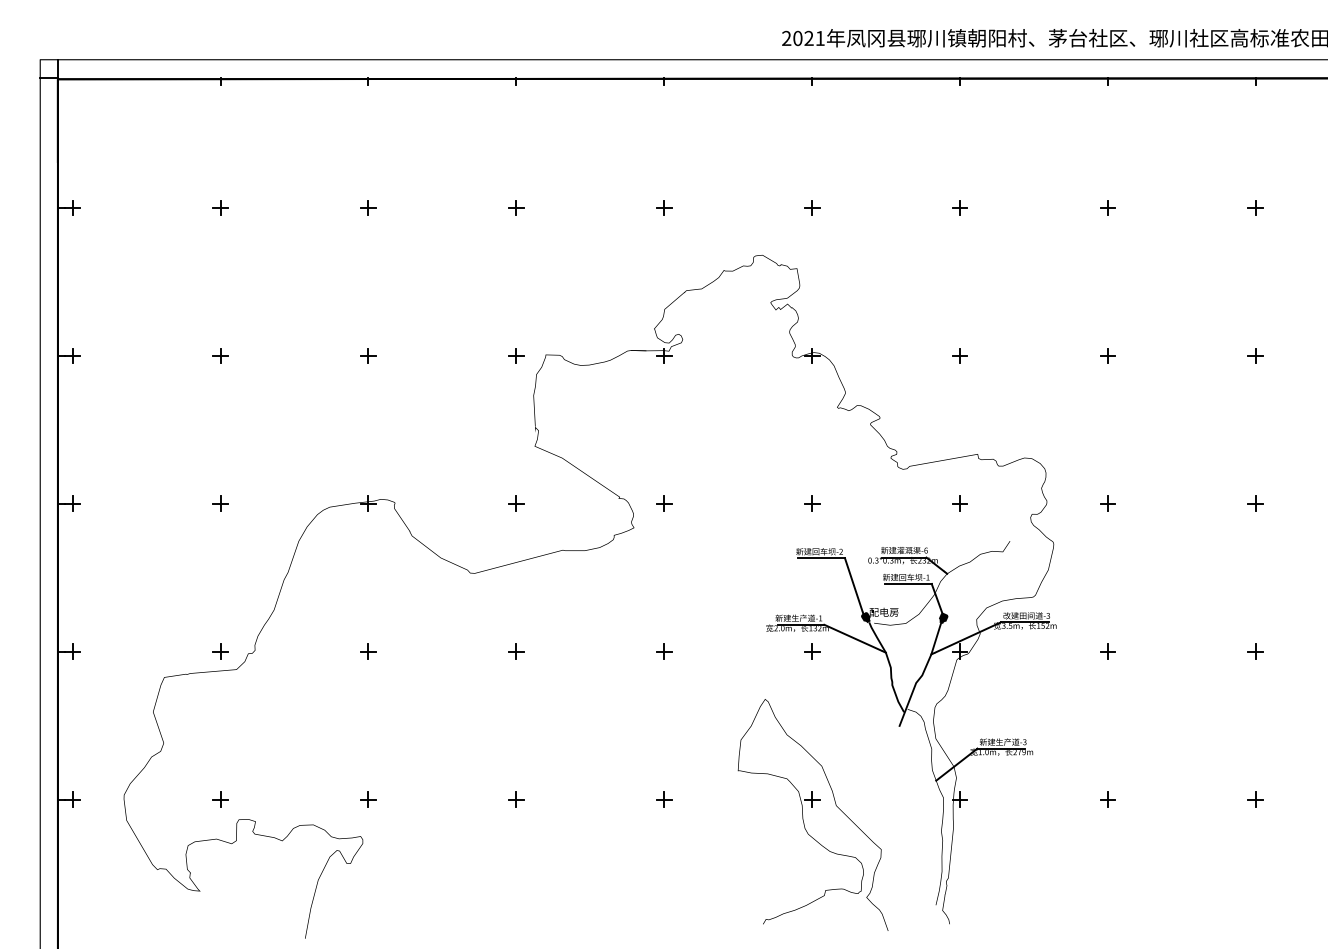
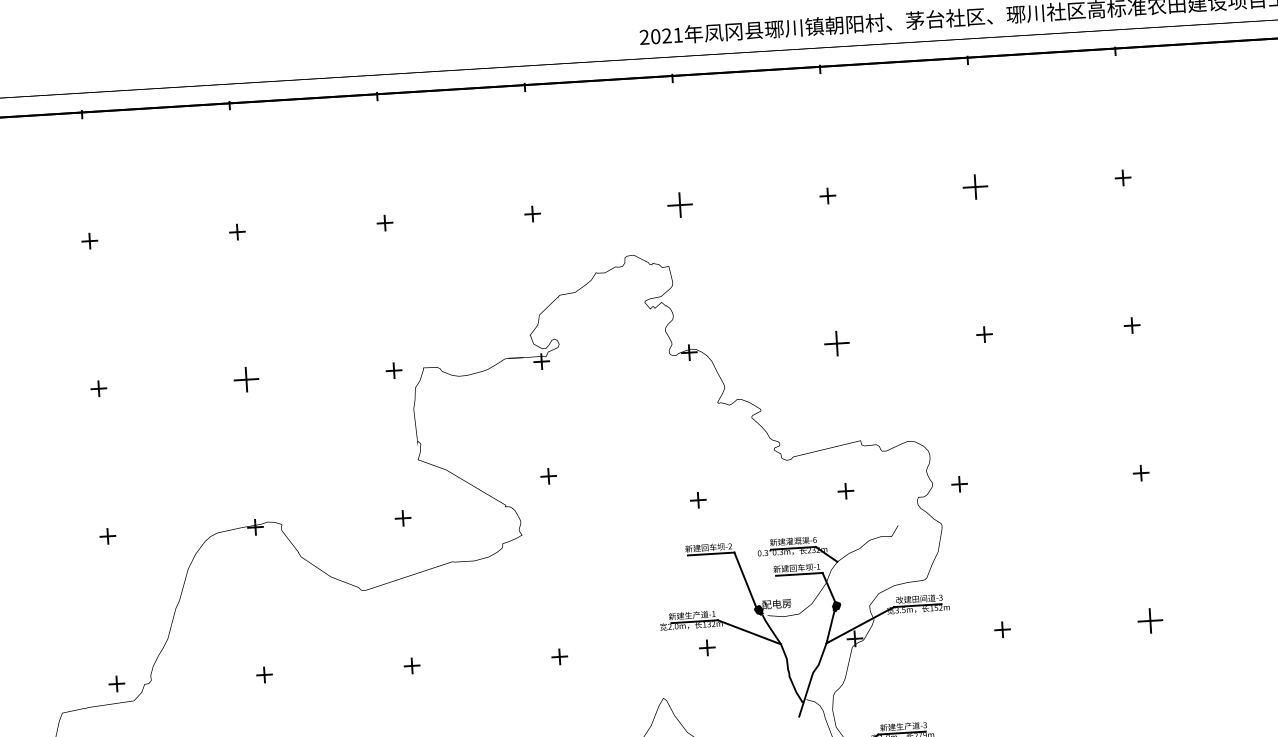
part: (812, 207) -> (680, 204), size x1.6
part: (1107, 207) -> (975, 186), size x1.6
part: (368, 355) -> (246, 379), size x1.6
part: (959, 355) -> (836, 343), size x1.6
part: (664, 503) -> (548, 476), moved
part: (1107, 503) -> (959, 483), moved
part: (1255, 651) -> (1149, 620), size x1.6

